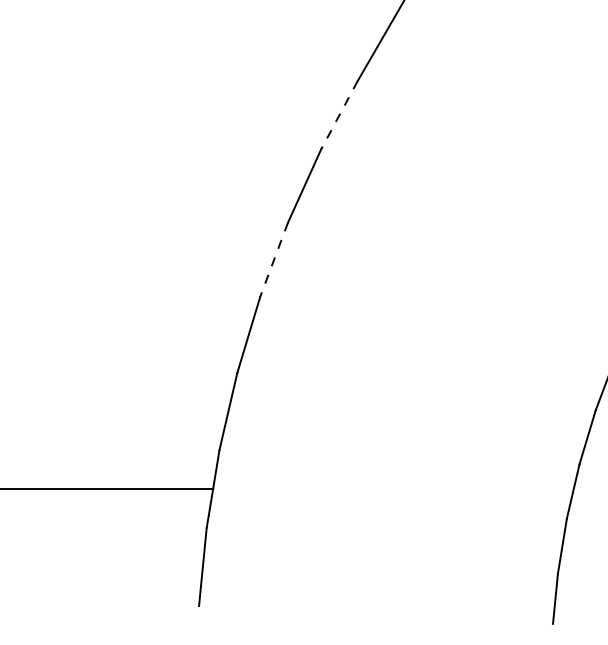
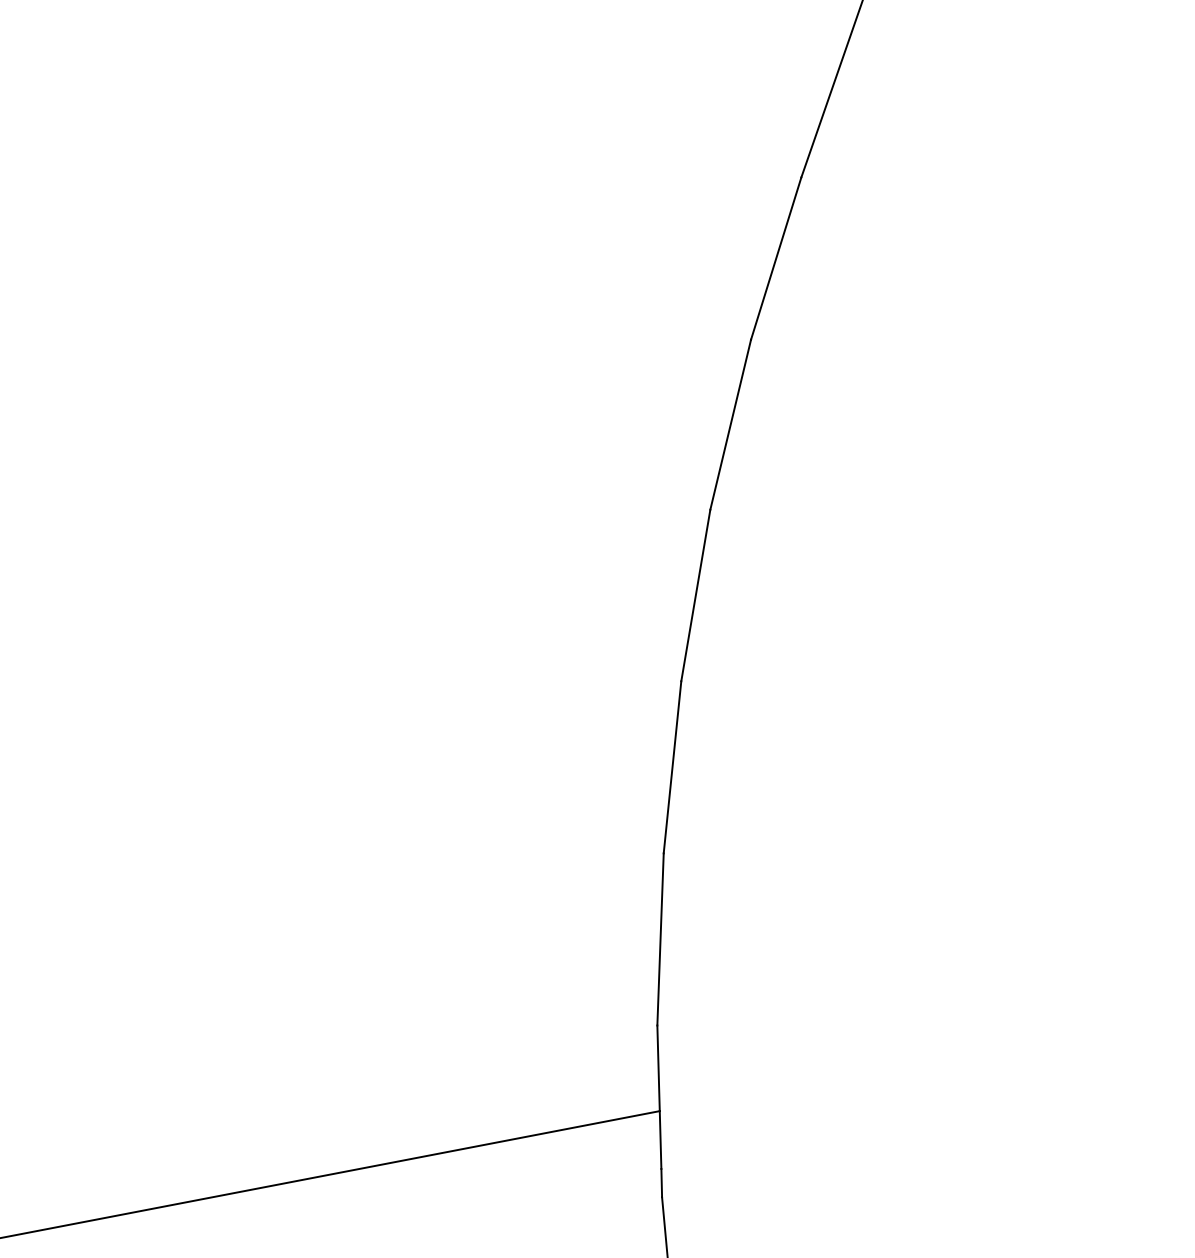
line: (339, 115) -> (776, 259), dashed -> solid
line: (274, 259) -> (696, 594), dashed -> solid

